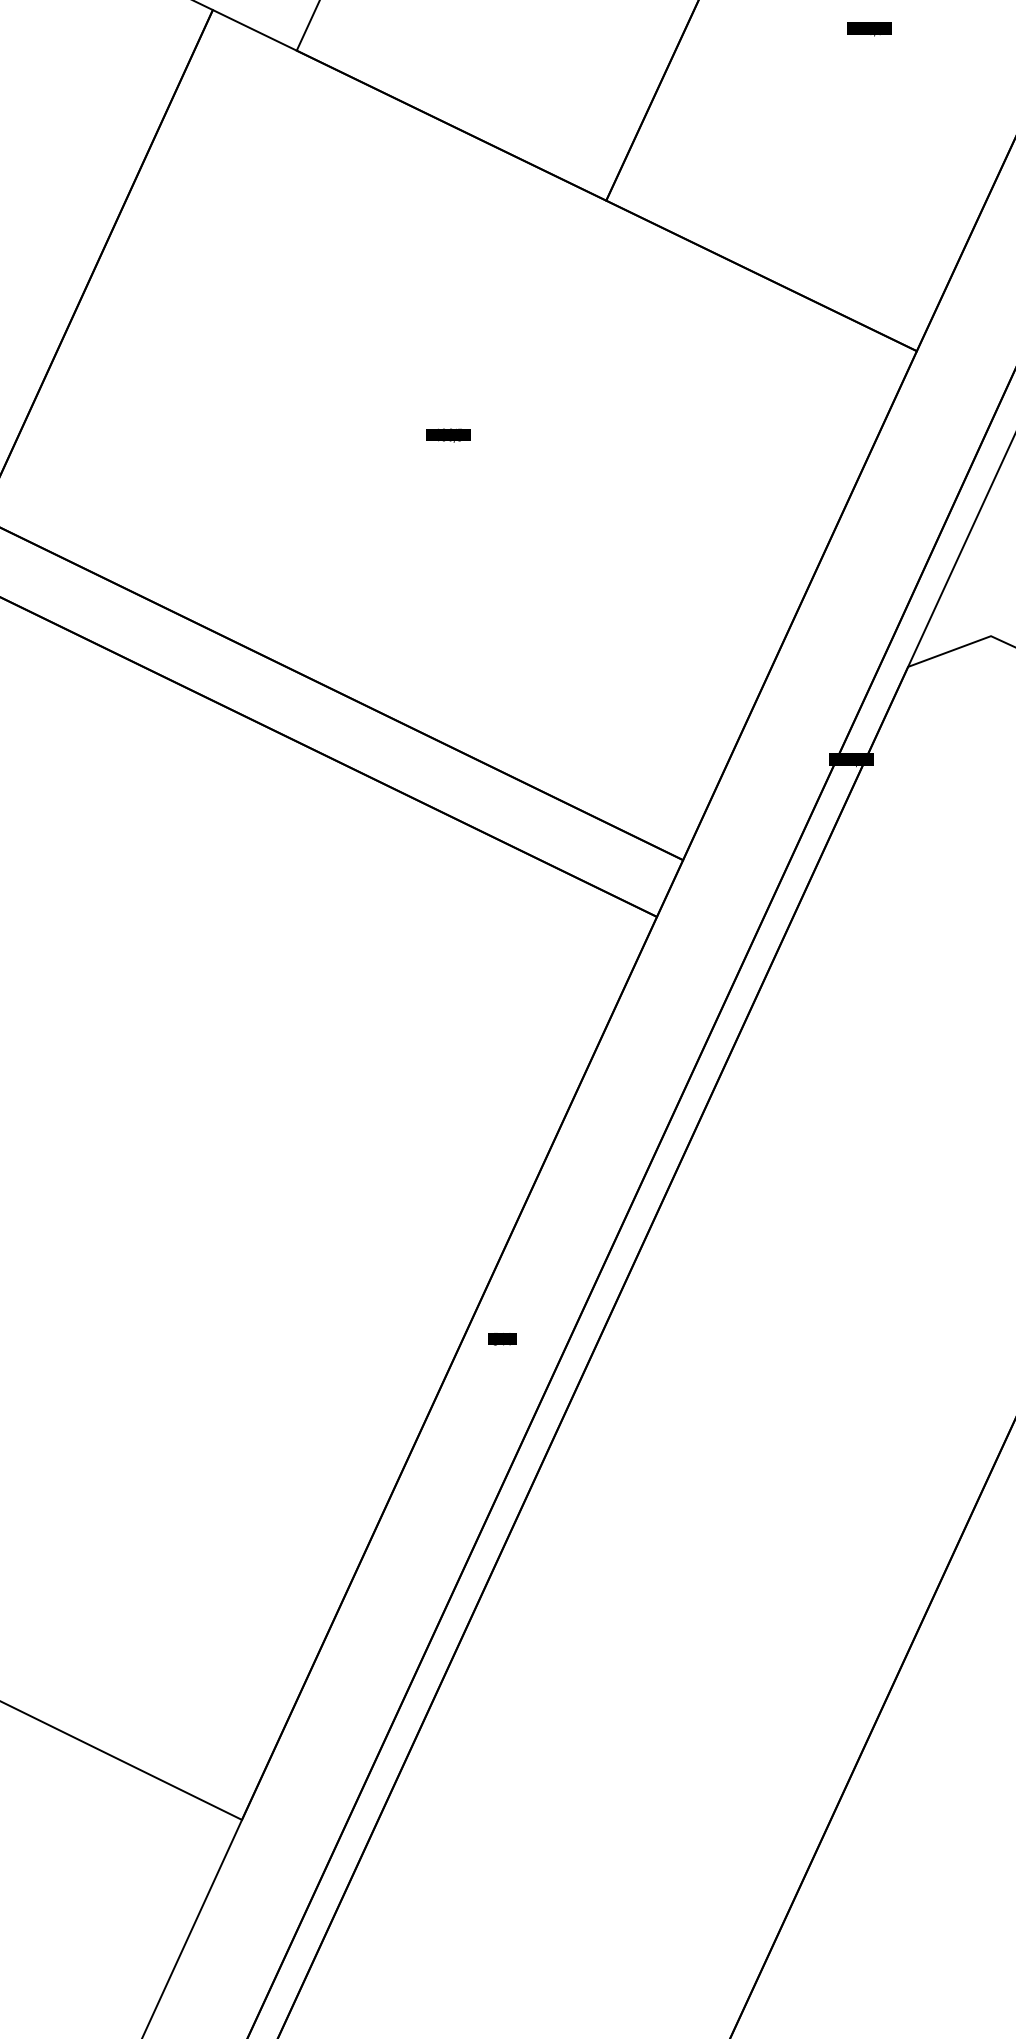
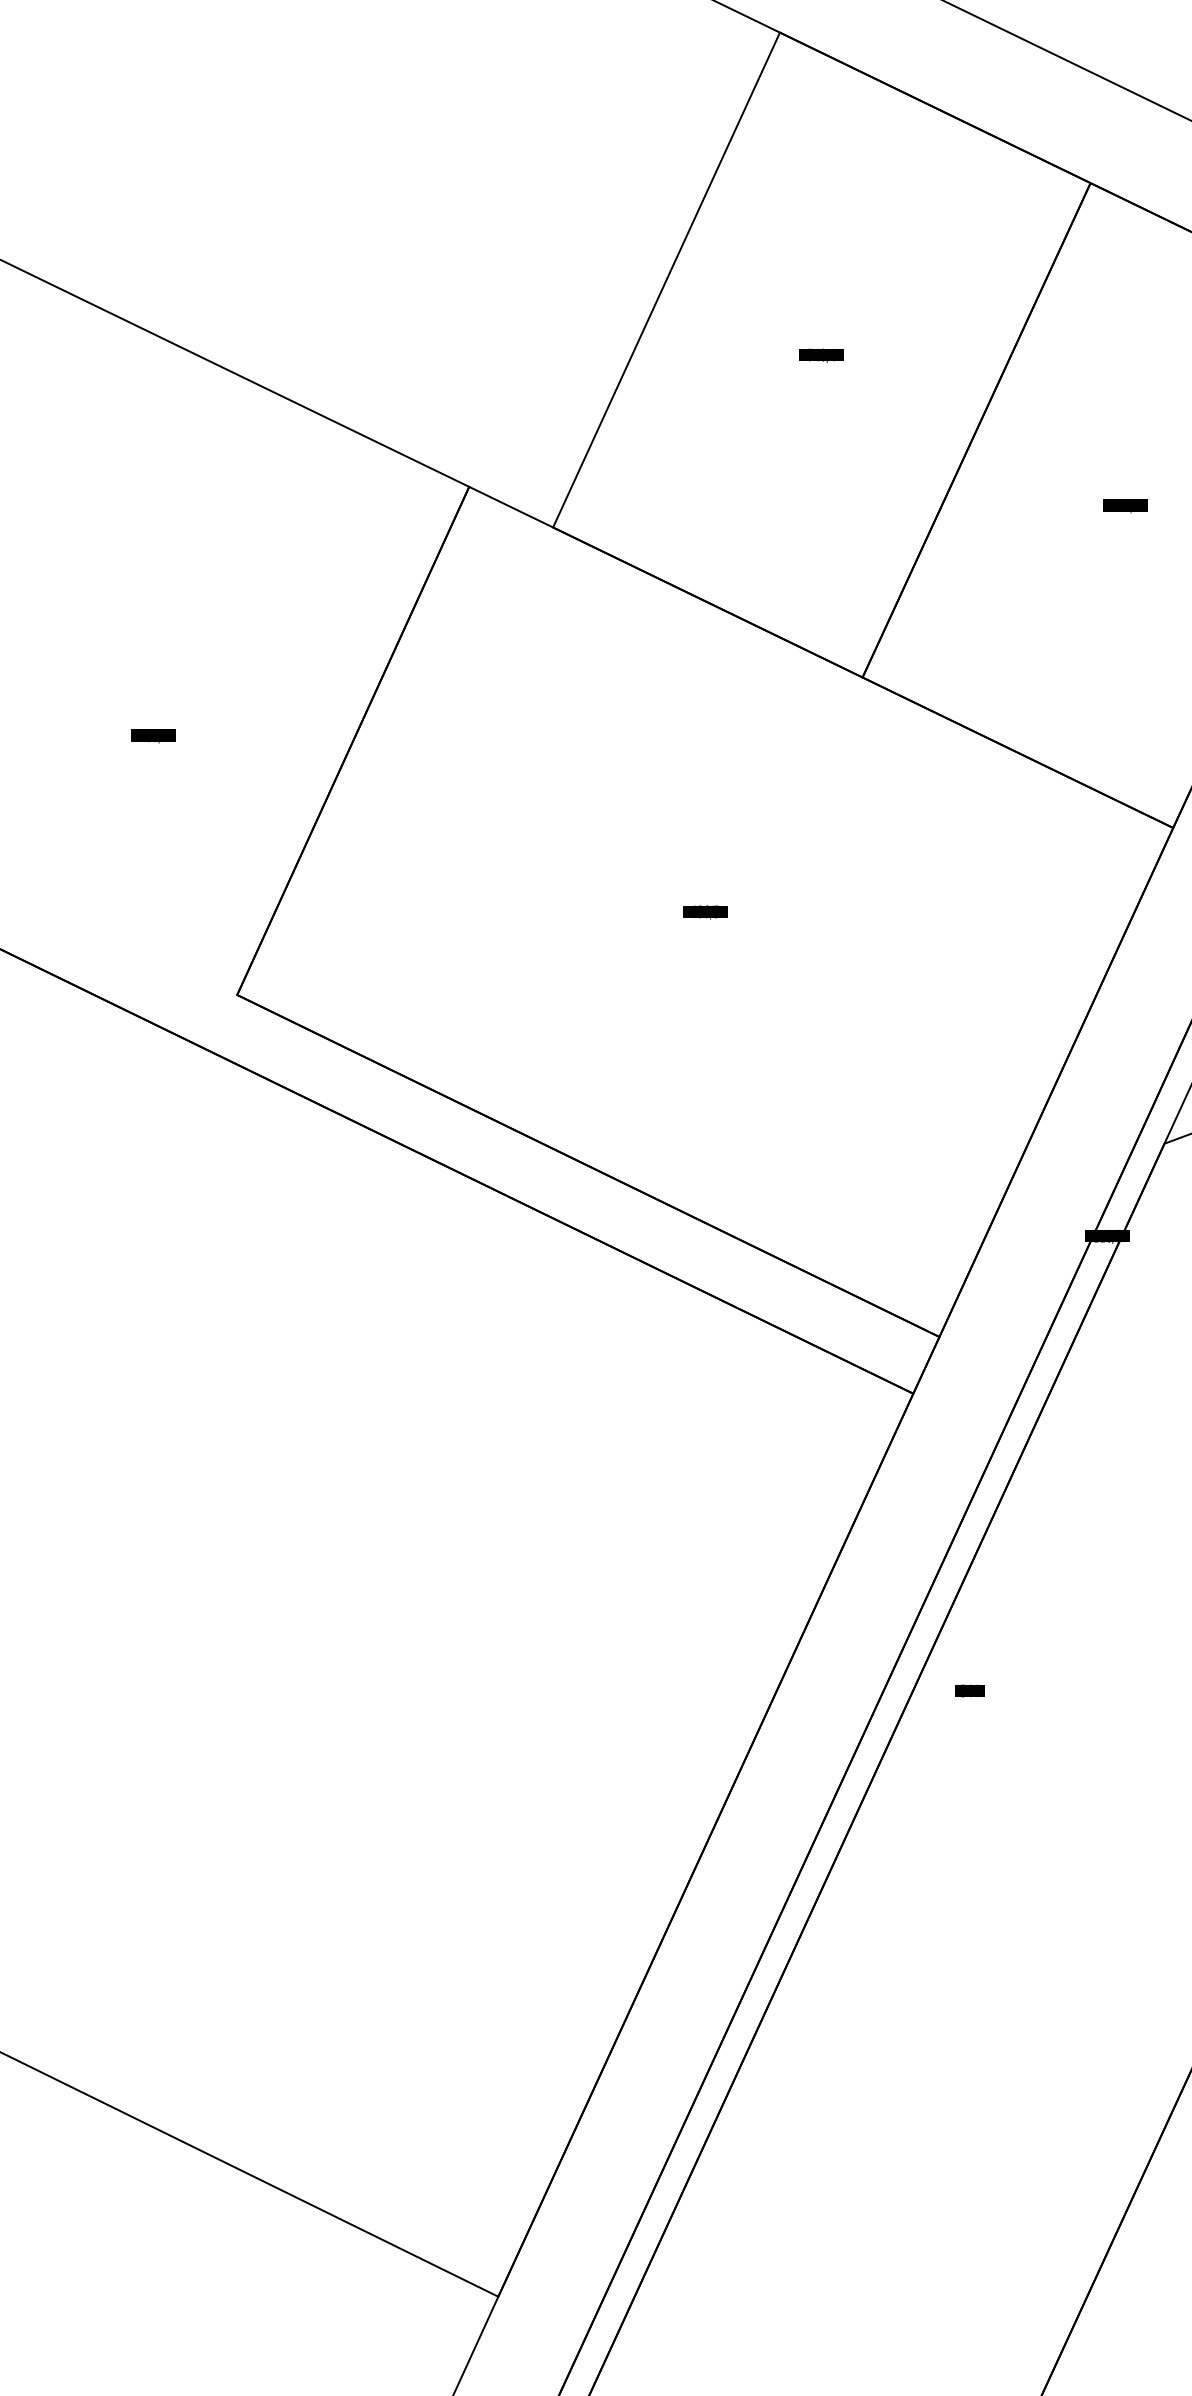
text: (502, 1338) -> (969, 1690), moved

